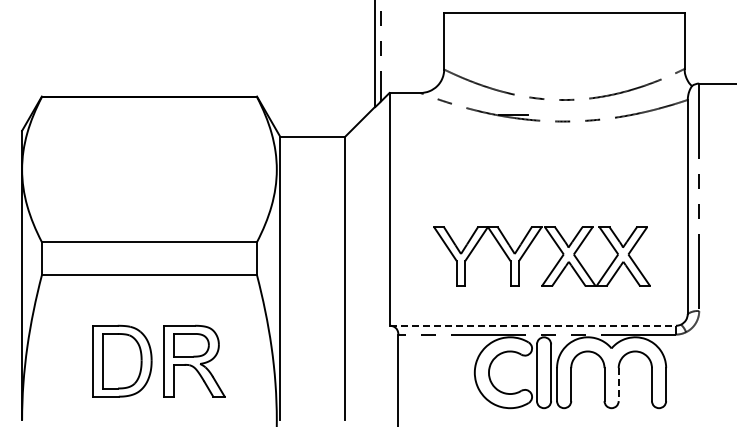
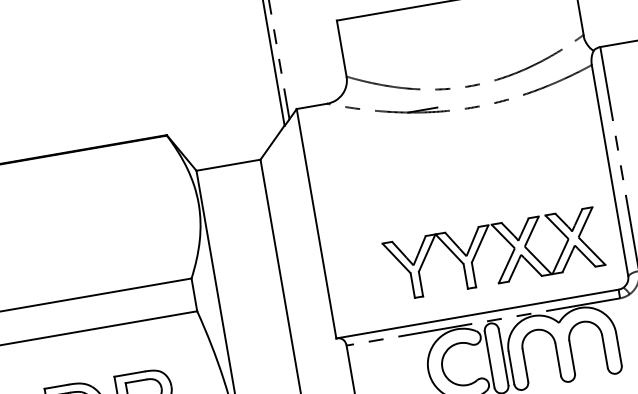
part: (529, 247) -> (479, 247), moved
line: (533, 325) -> (478, 313), dashed -> solid
line: (618, 385) -> (572, 358), dashed -> solid

